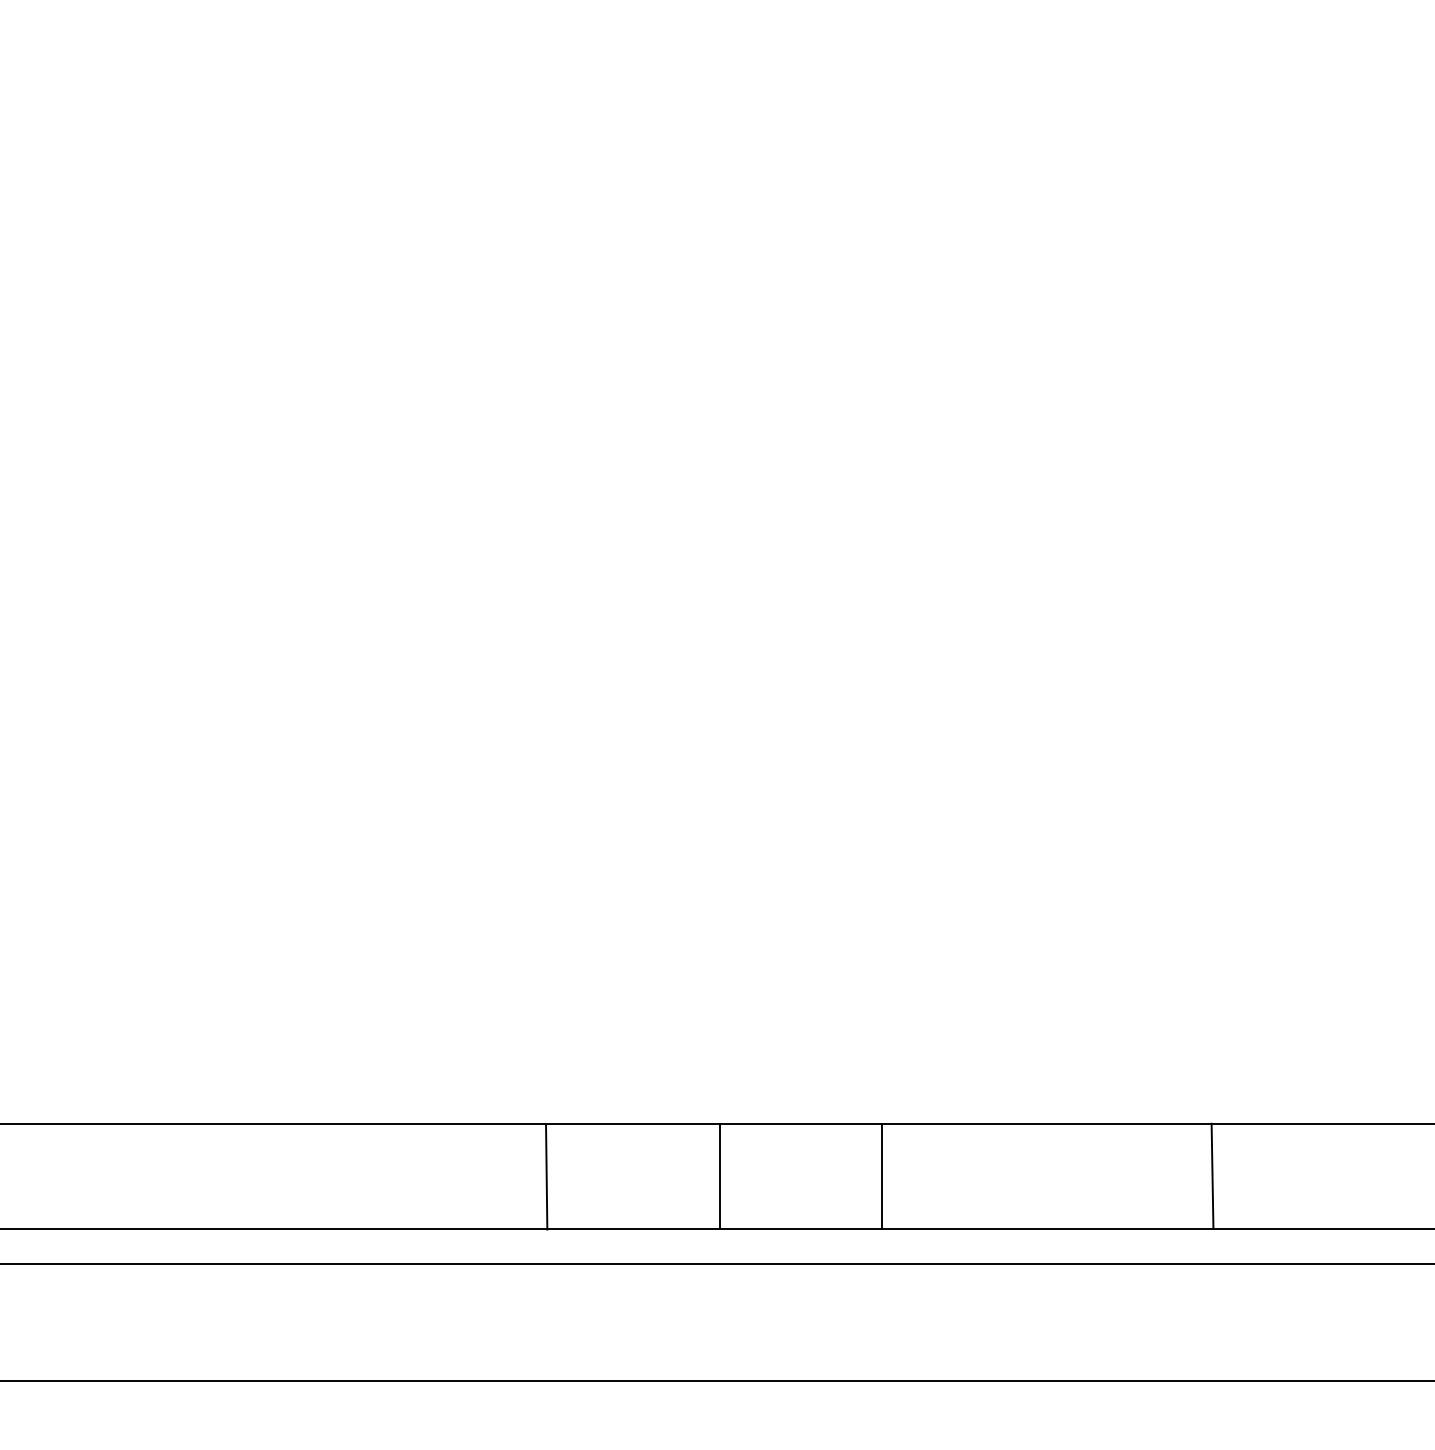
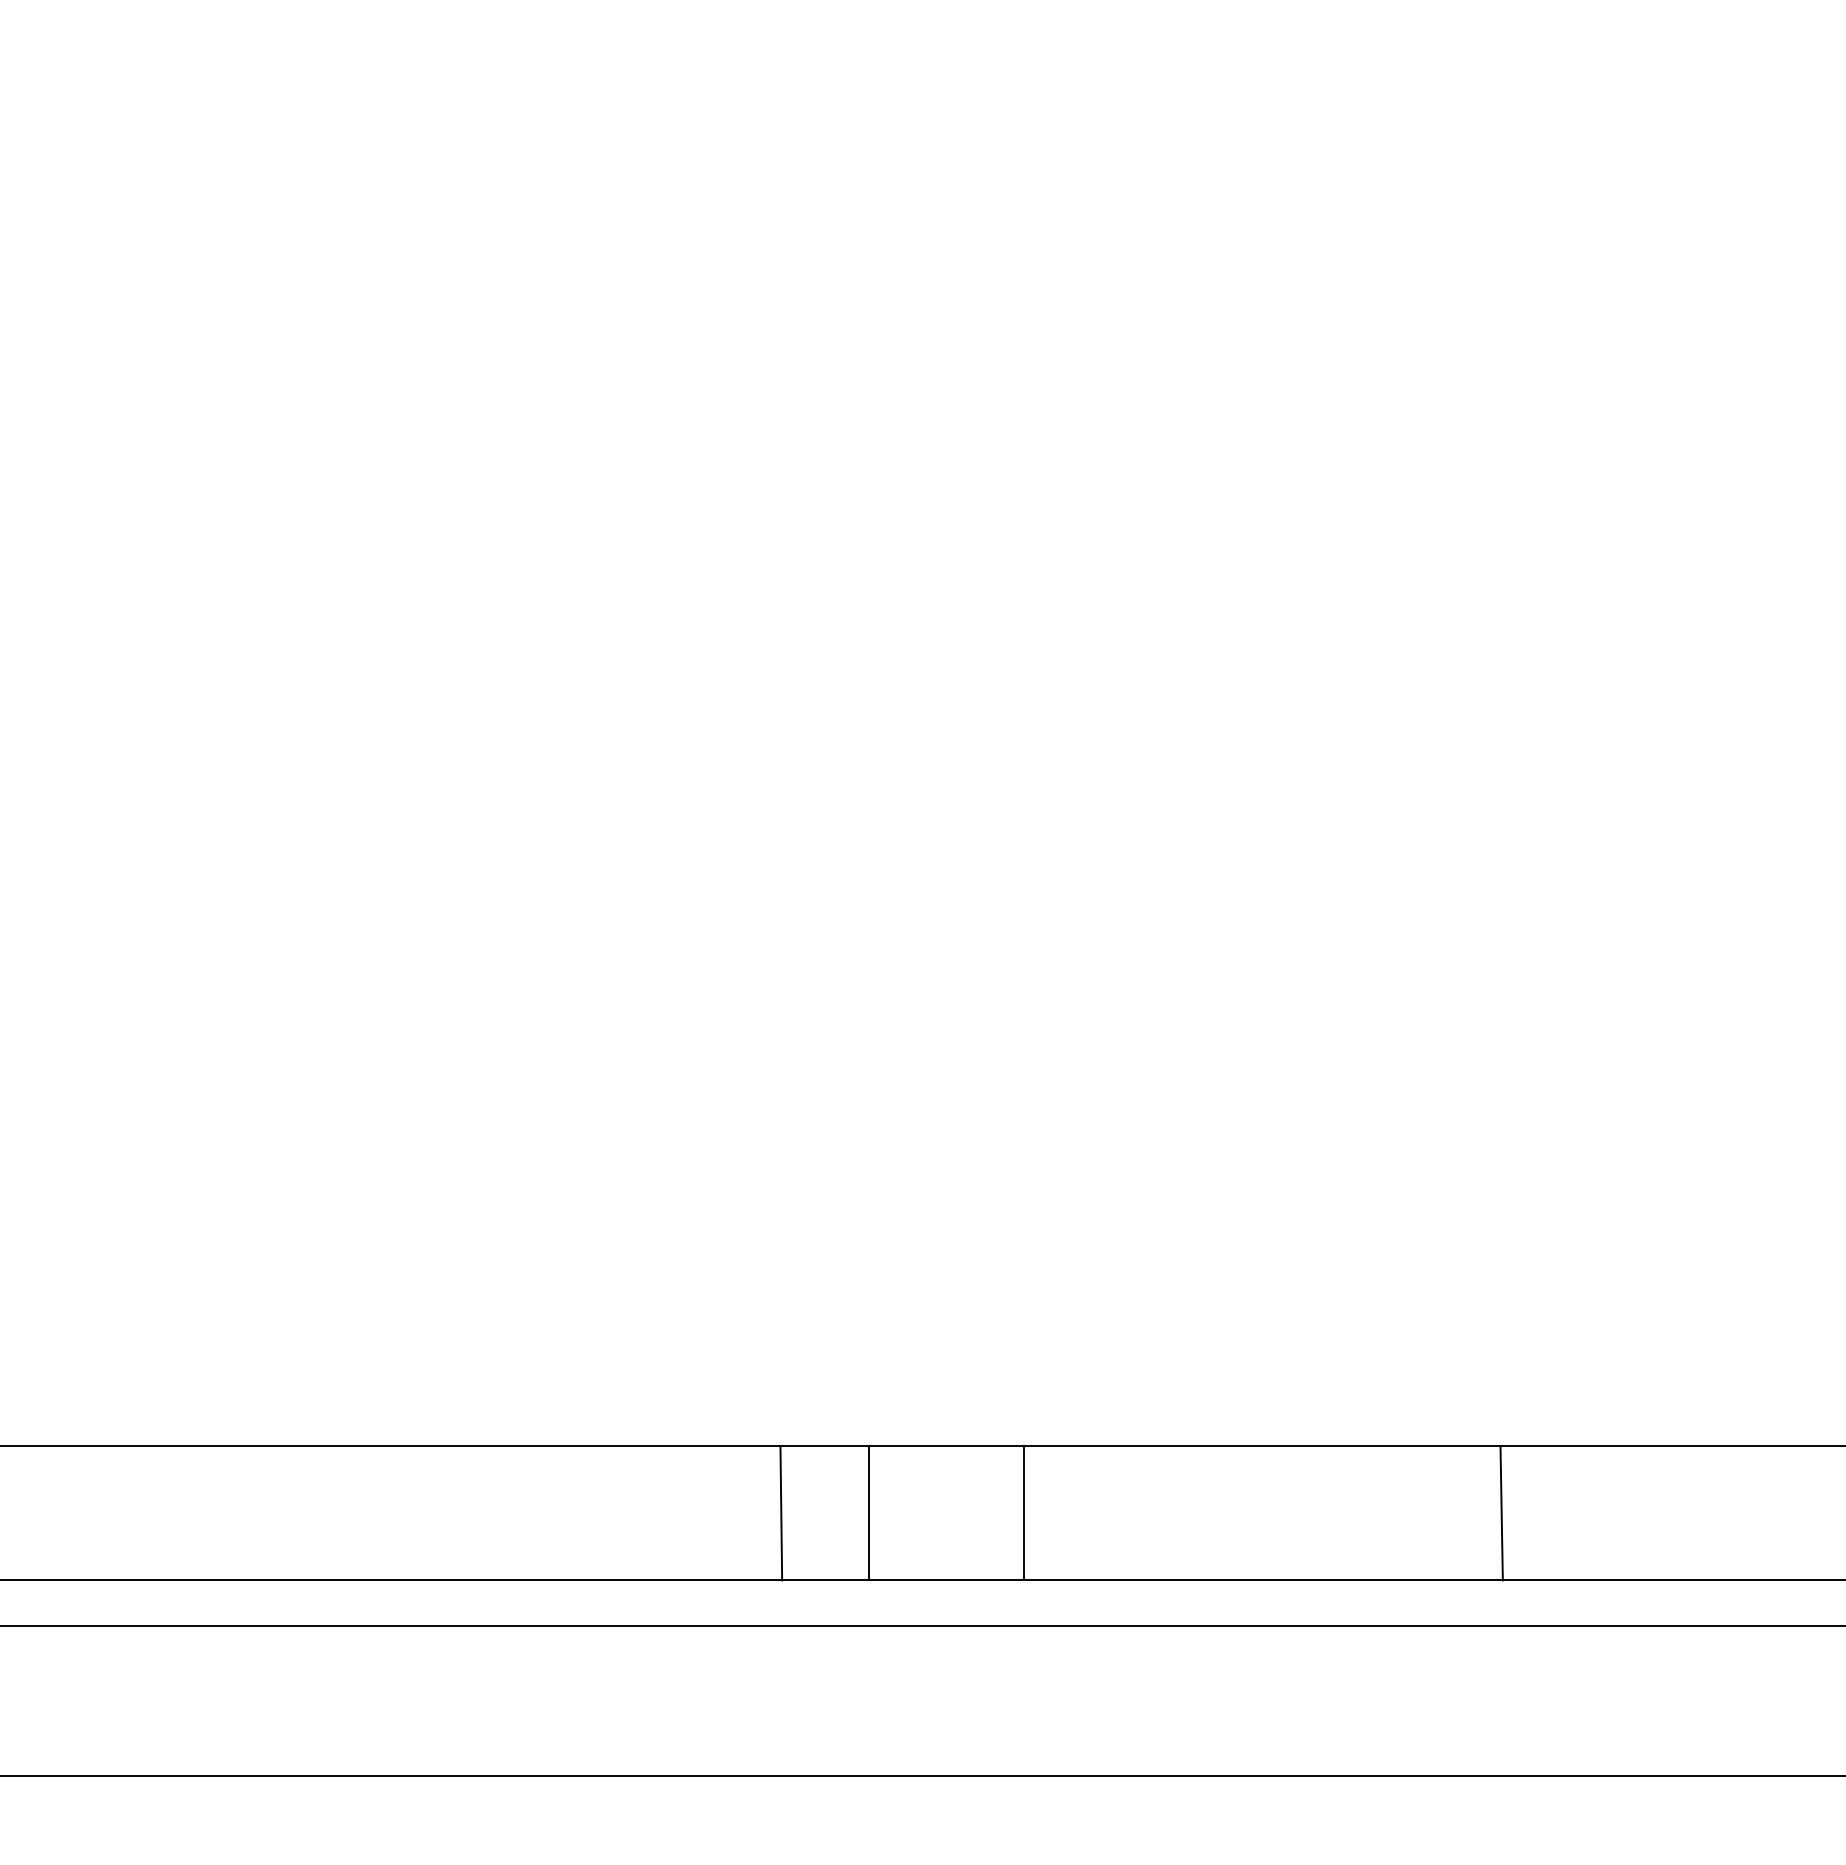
line: (1212, 1175) -> (1501, 1513), moved
line: (720, 1176) -> (868, 1513), moved
line: (882, 1176) -> (1024, 1513), moved
line: (546, 1177) -> (781, 1513), moved

